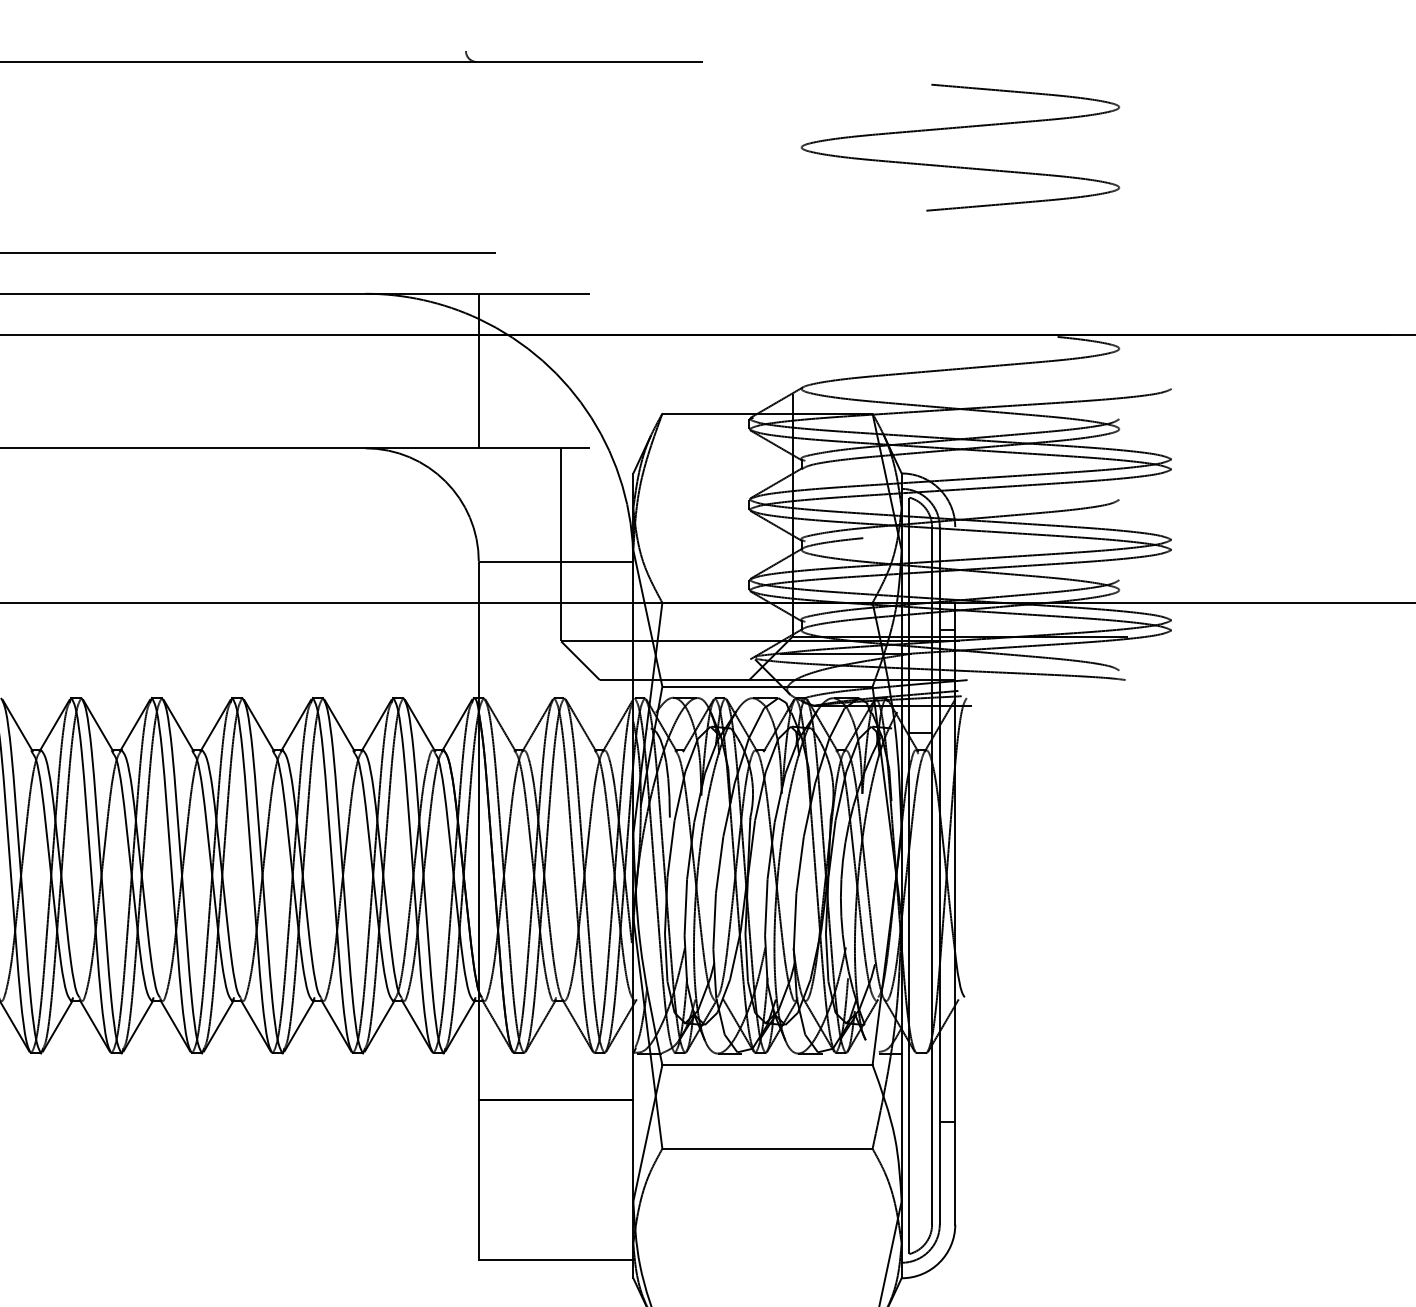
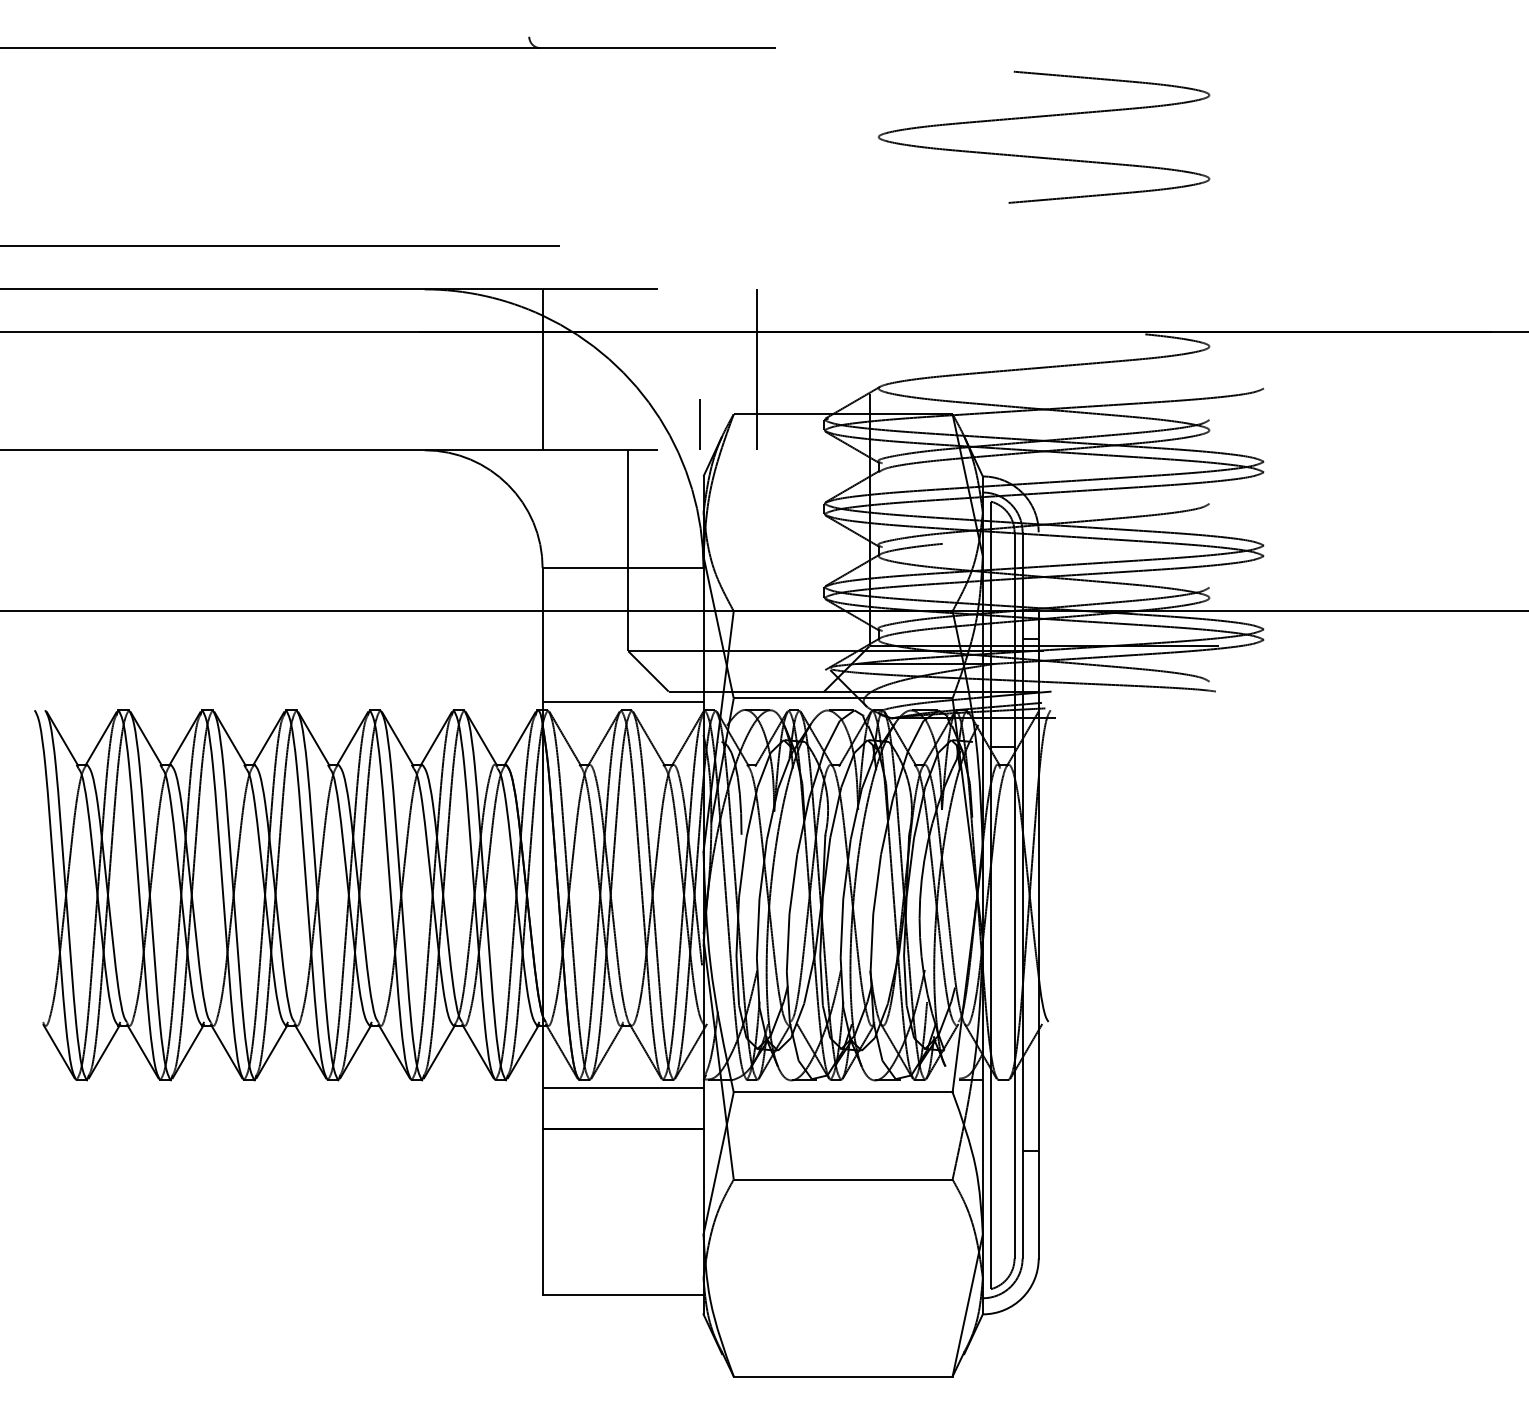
line: (685, 370) -> (757, 369), added
line: (629, 423) -> (699, 424), added
line: (555, 690) -> (622, 702), added
line: (555, 1061) -> (622, 1088), added

